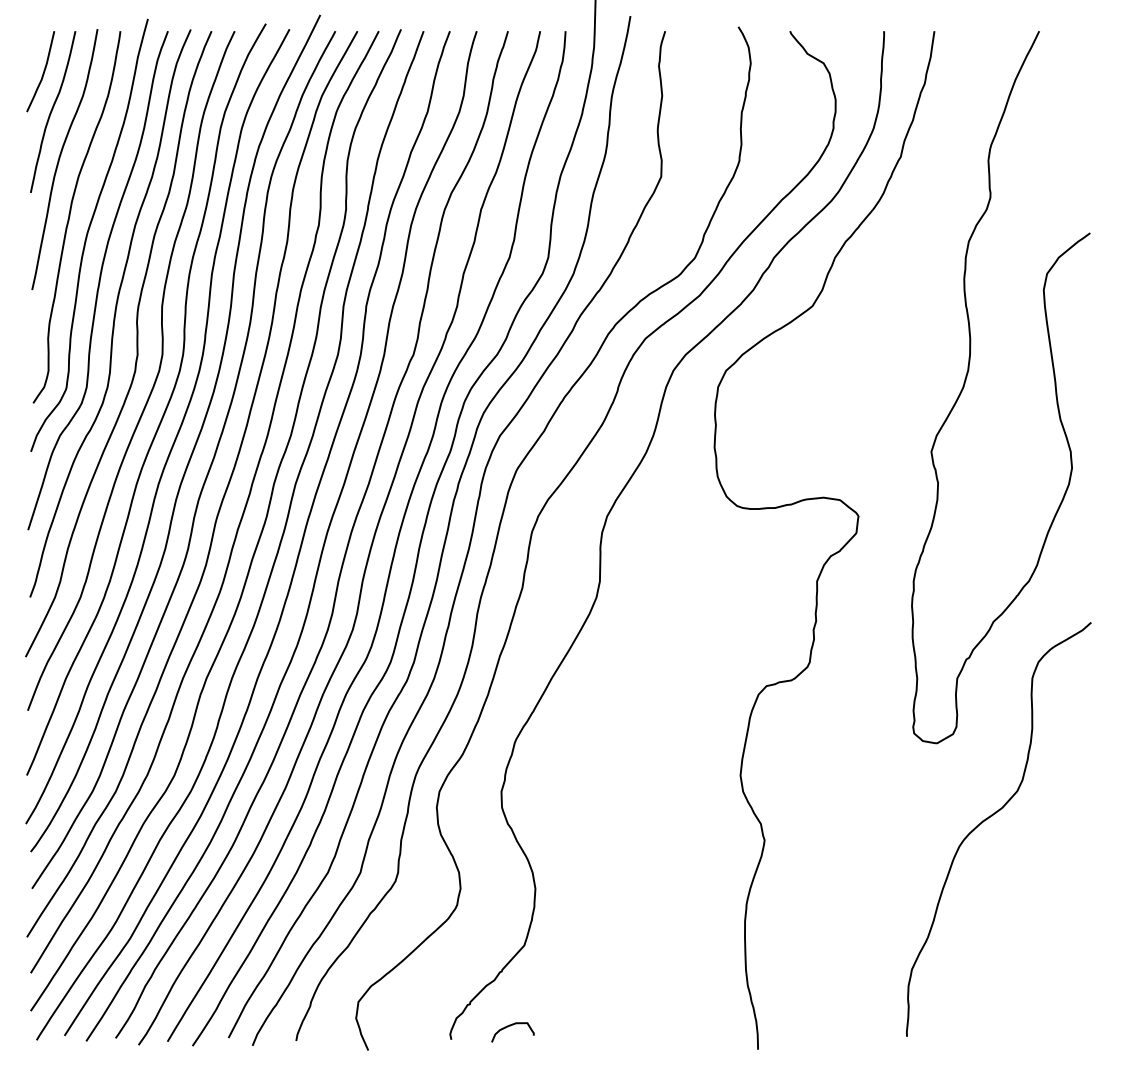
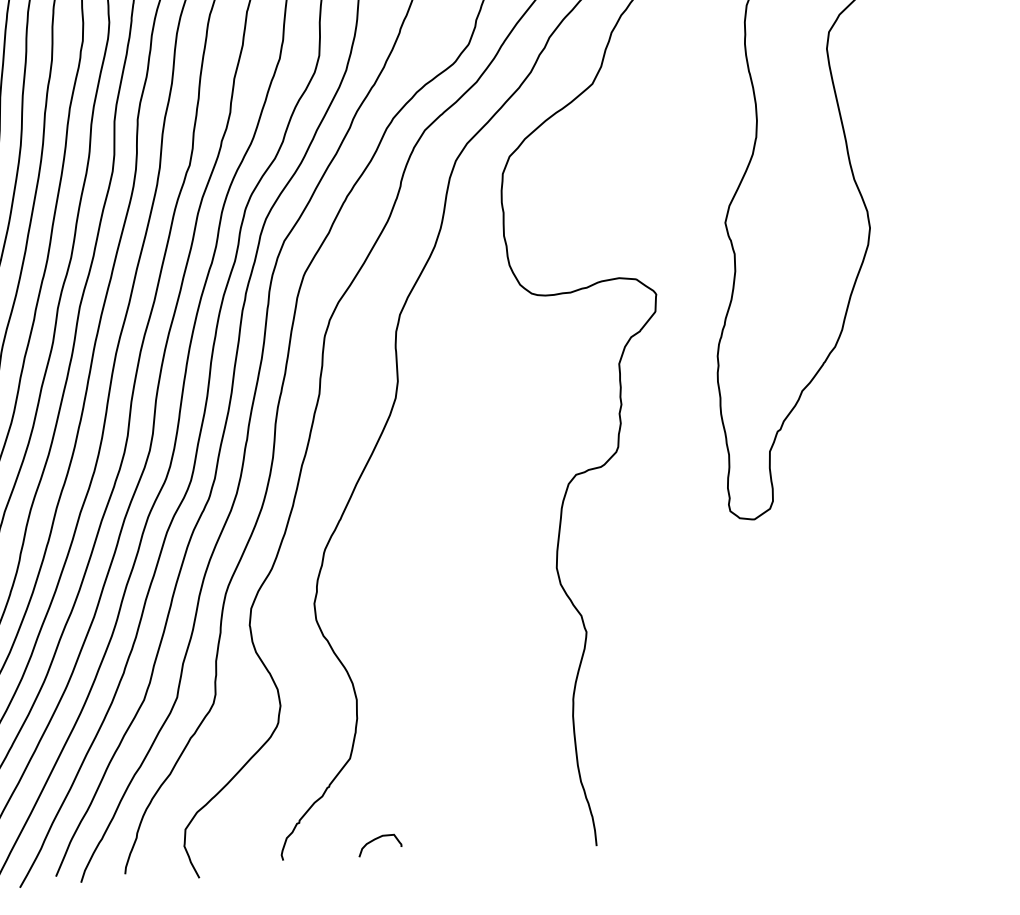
curve: (989, 818) -> (813, 591), removed
curve: (510, 1026) -> (377, 839), moved

